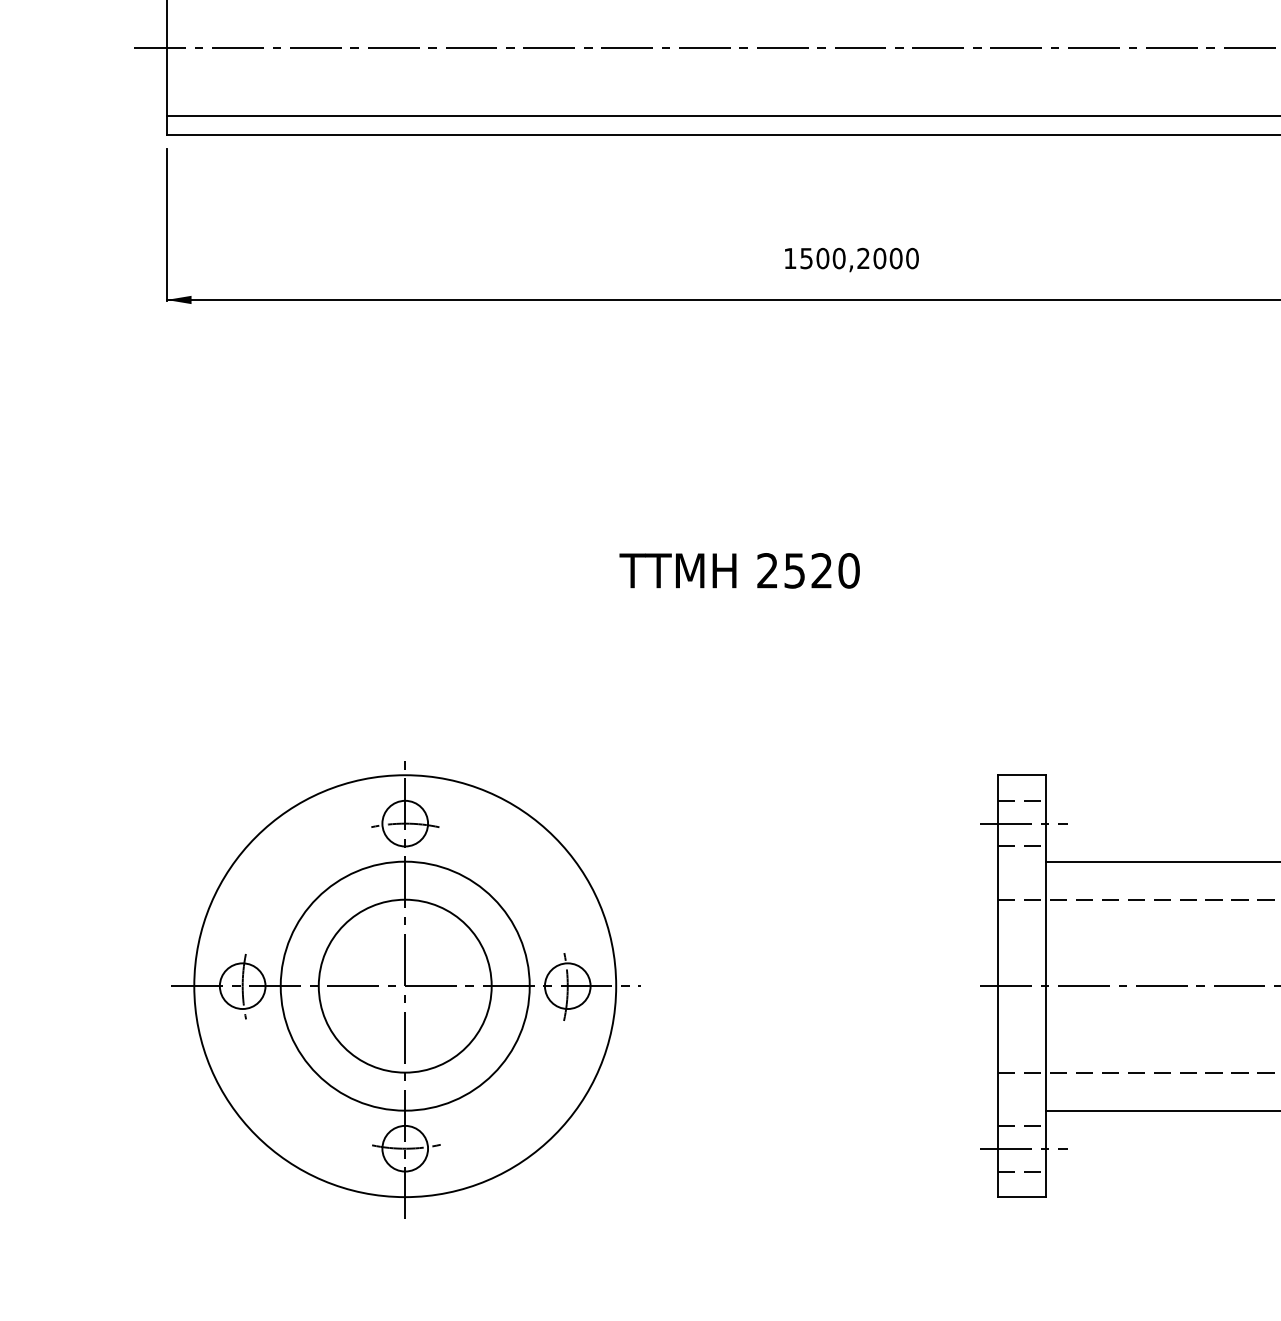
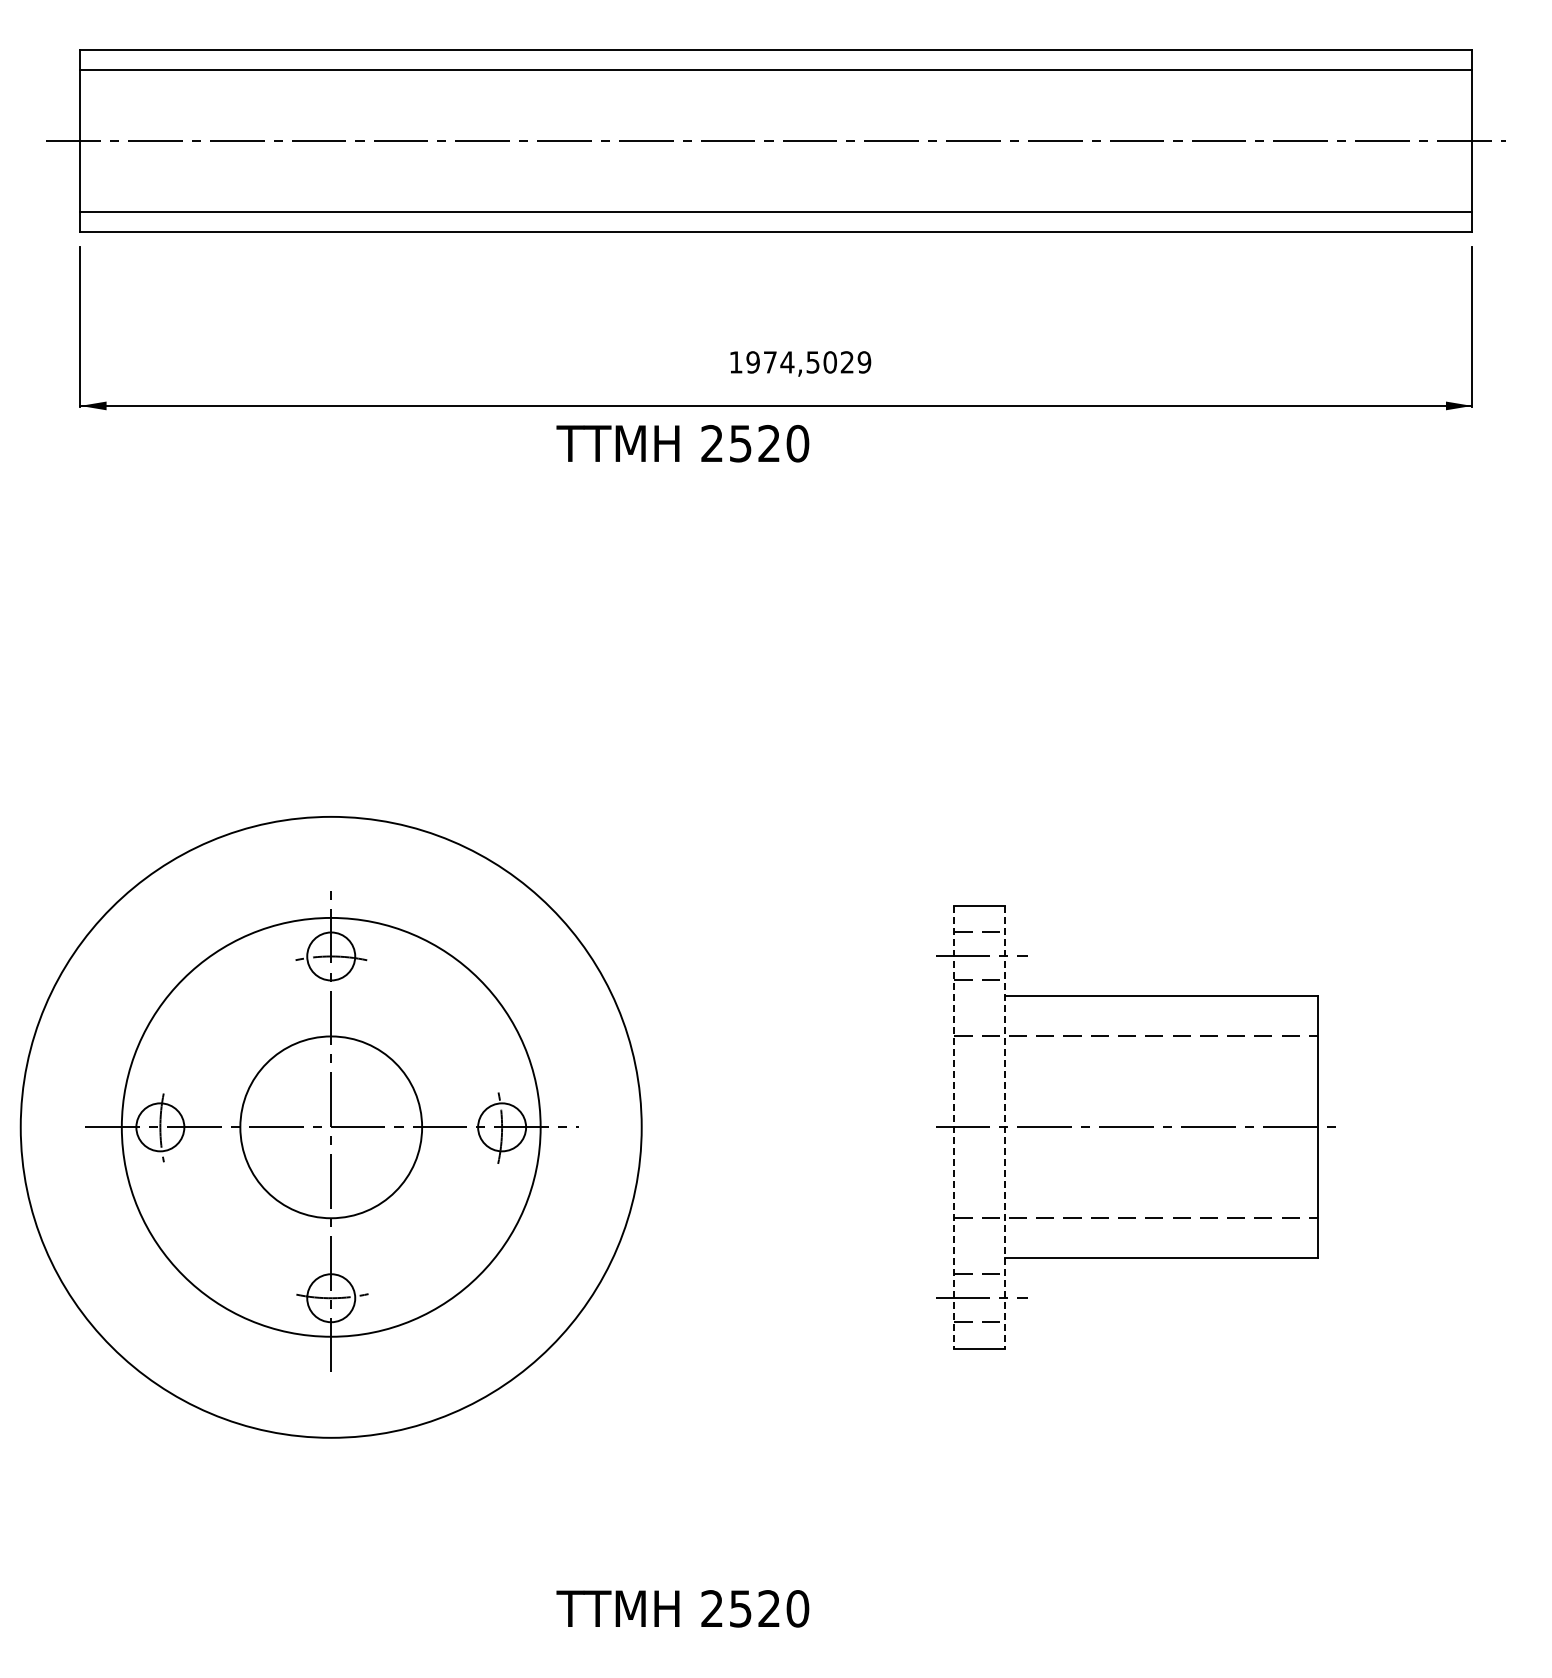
text: (859, 258) -> (808, 362), 1500,2000 -> 1974,5029
text: (739, 570) -> (682, 443), moved
circle: (405, 986) -> (331, 1127), size x1.4
circle: (405, 986) -> (331, 1127), size x1.6
line: (998, 986) -> (954, 1127), solid -> dashed
line: (1046, 986) -> (1005, 1127), solid -> dashed

